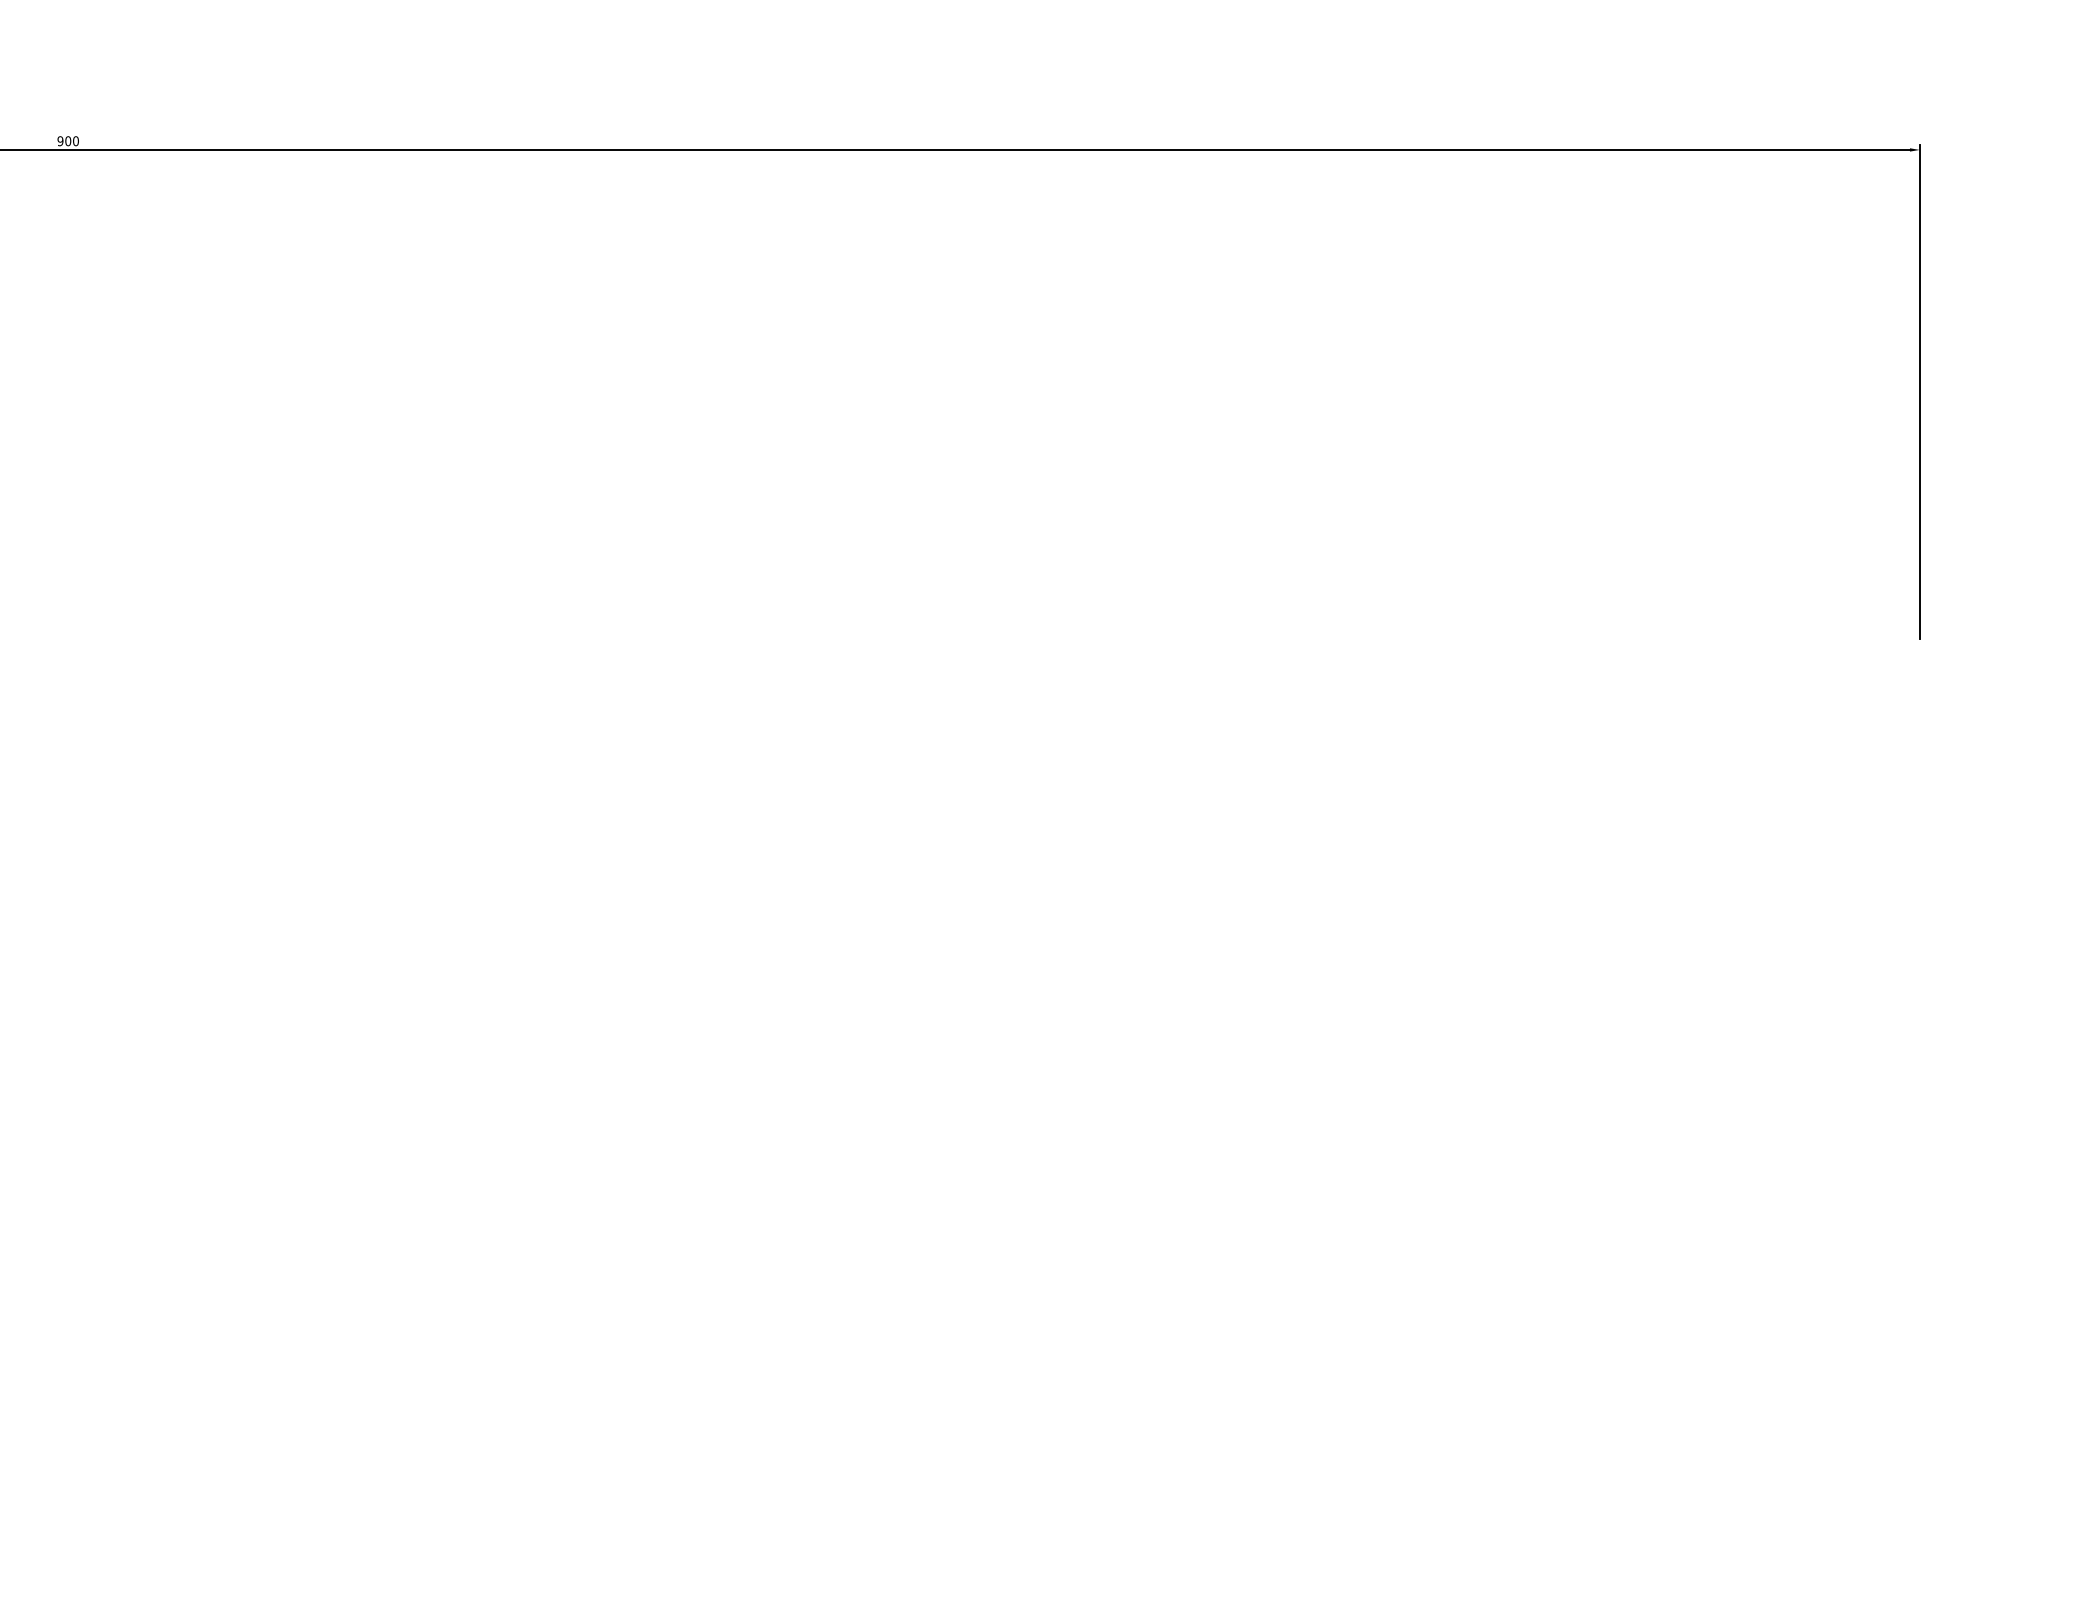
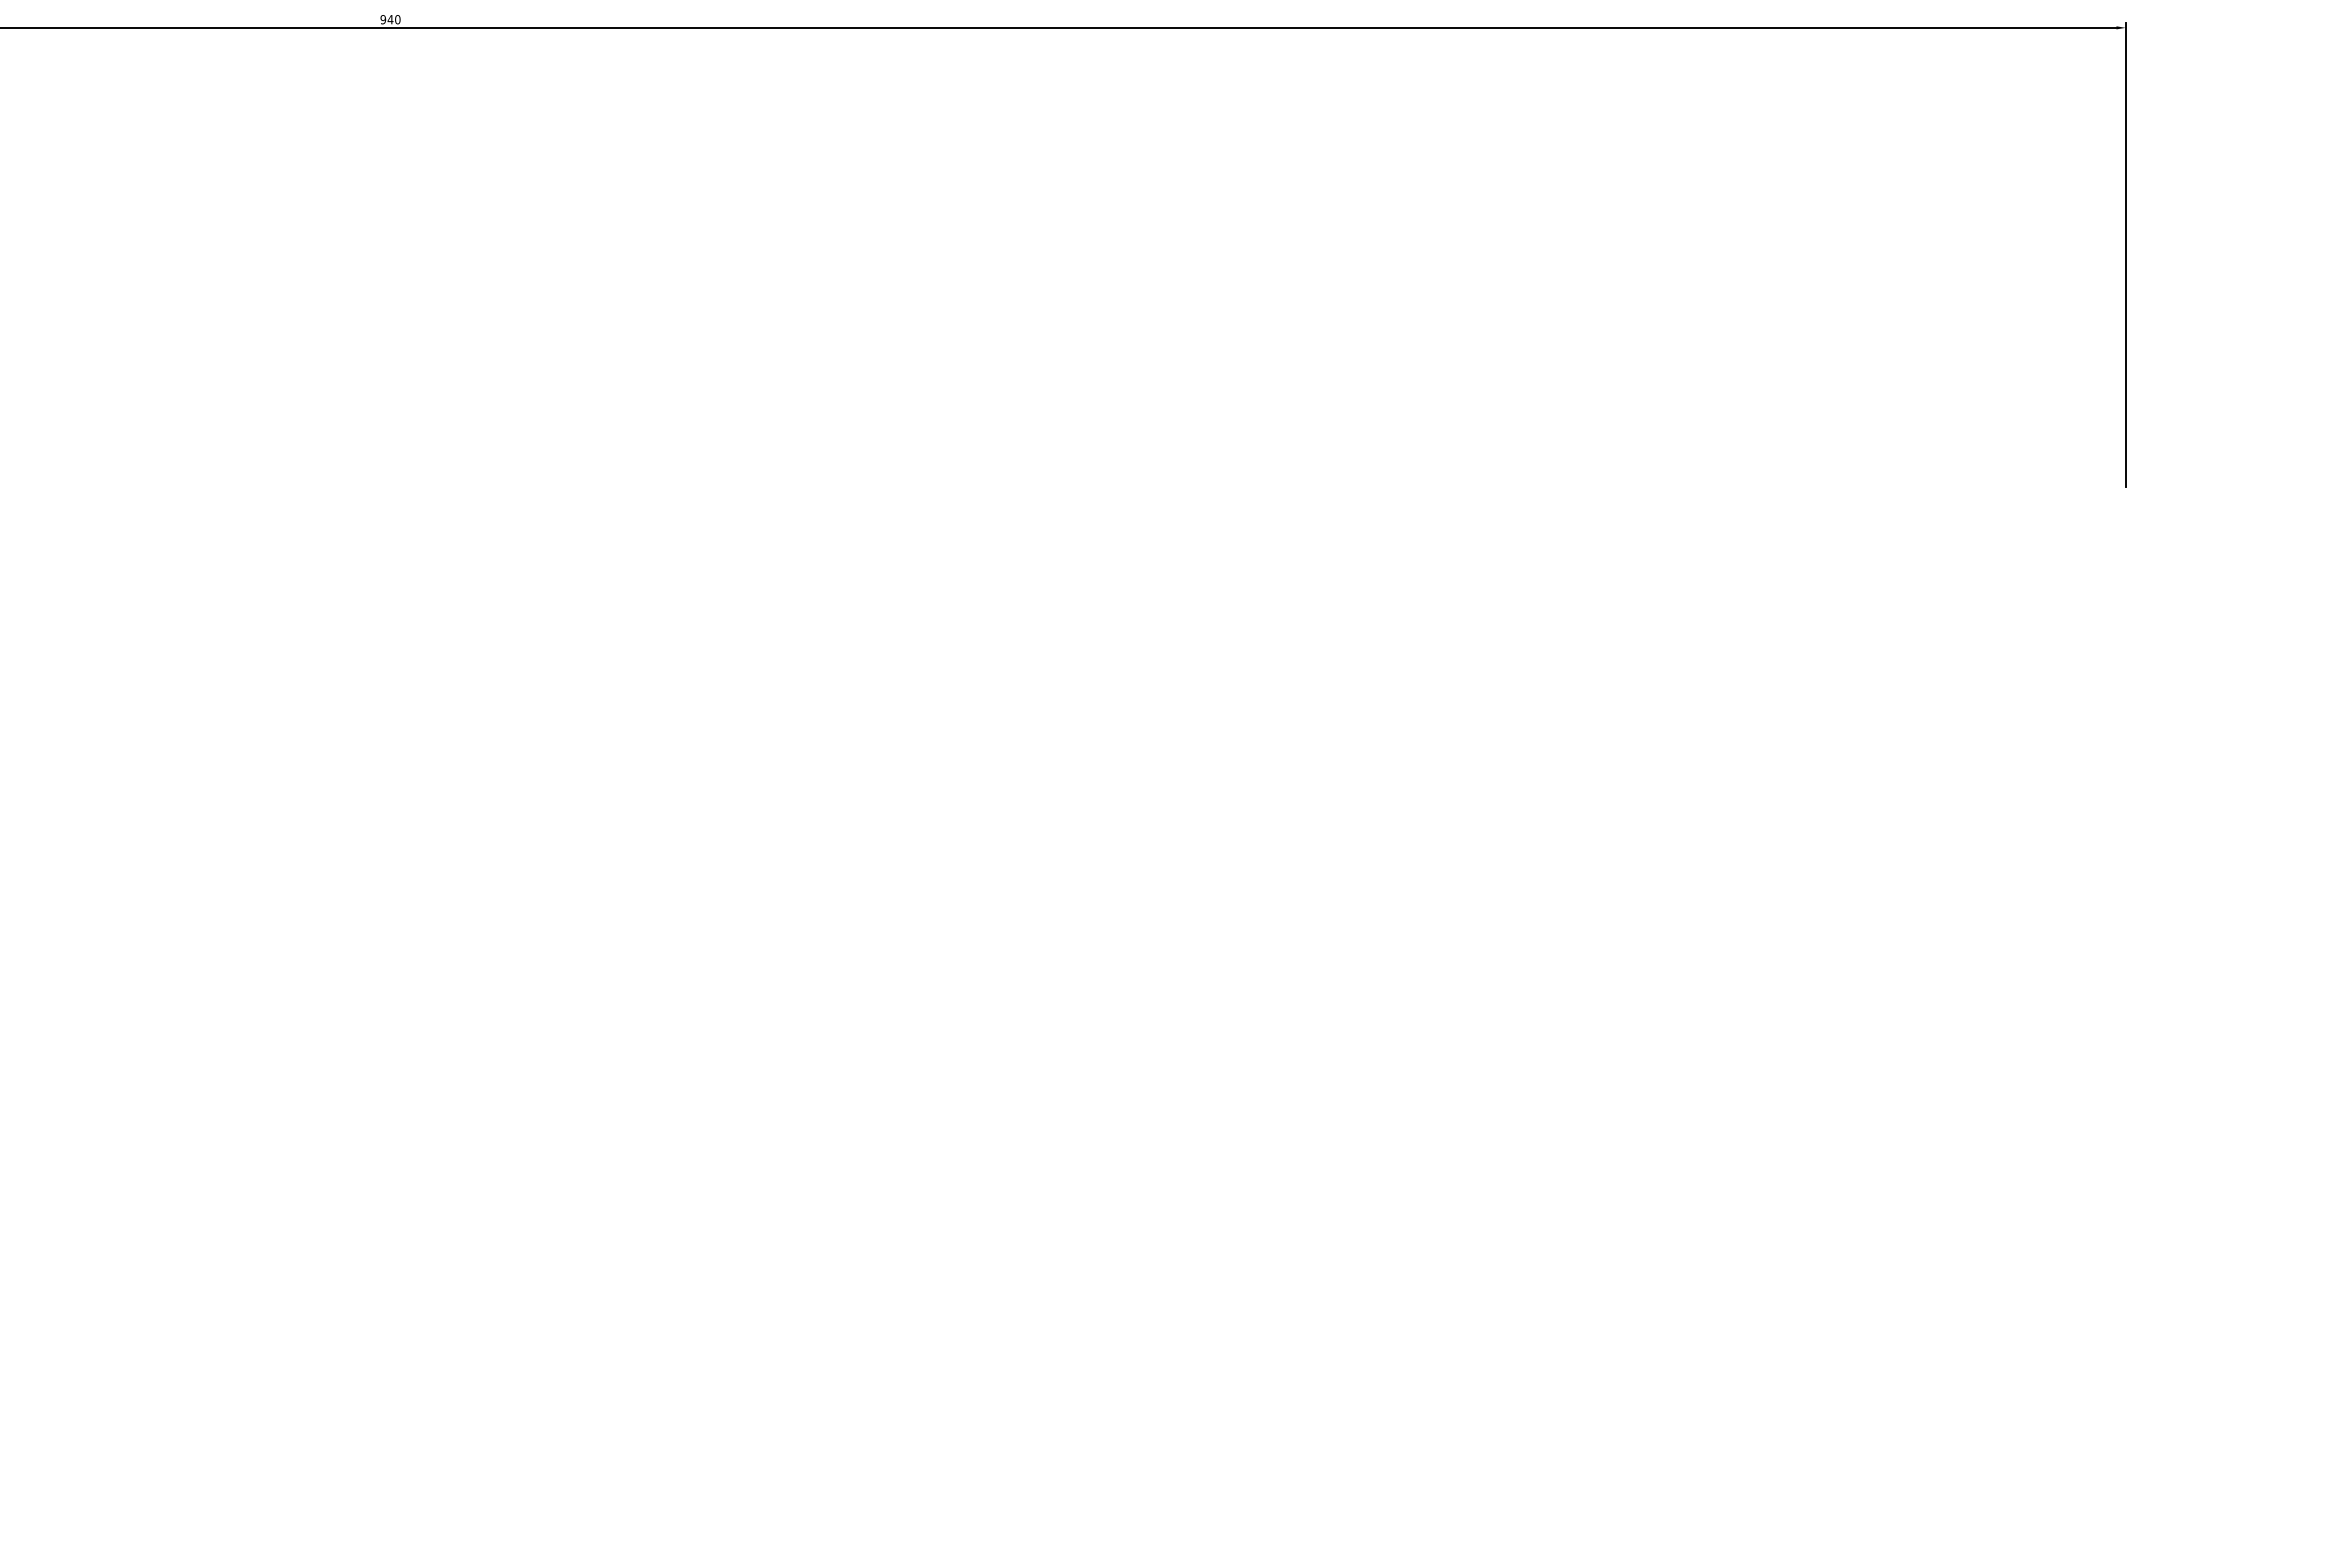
text: (68, 141) -> (390, 19), 900 -> 940

